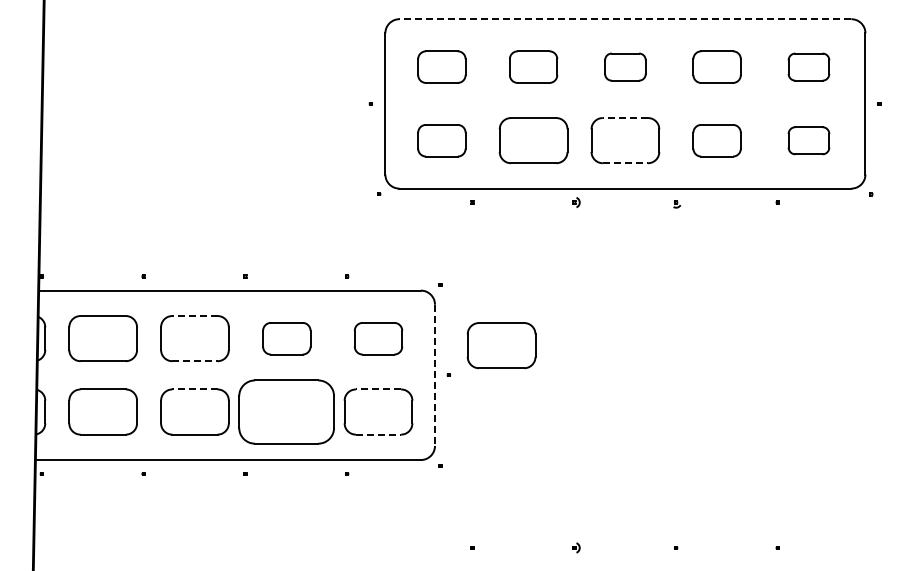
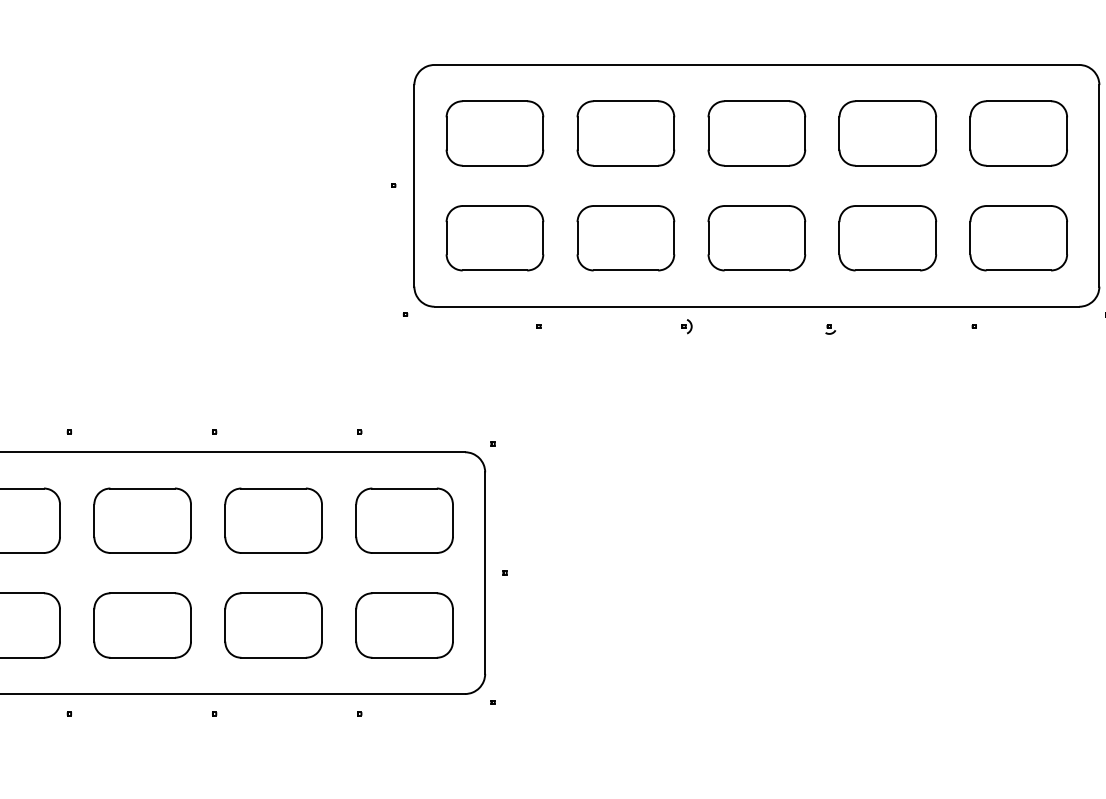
line: (625, 19) -> (757, 65), dashed -> solid
part: (441, 66) -> (494, 132), size x1.43
part: (533, 66) -> (625, 132), size x1.43
part: (625, 66) -> (757, 132), size x1.67
part: (716, 66) -> (886, 132), size x1.43
part: (808, 66) -> (1018, 132), size x1.67
line: (625, 118) -> (757, 206), dashed -> solid
part: (441, 140) -> (494, 238), size x1.43
part: (716, 140) -> (886, 238), size x1.43
part: (808, 140) -> (1018, 238), size x1.67
line: (625, 163) -> (757, 270), dashed -> solid
line: (194, 316) -> (142, 489), dashed -> solid
part: (286, 338) -> (273, 520), size x1.43
part: (378, 338) -> (404, 520), size x1.43
part: (501, 345) -> (580, 530), removed
line: (194, 361) -> (142, 553), dashed -> solid
line: (435, 375) -> (485, 573), dashed -> solid
line: (194, 389) -> (142, 593), dashed -> solid
line: (378, 389) -> (404, 593), dashed -> solid
part: (286, 411) -> (273, 624), size x0.71
line: (378, 434) -> (404, 657), dashed -> solid

